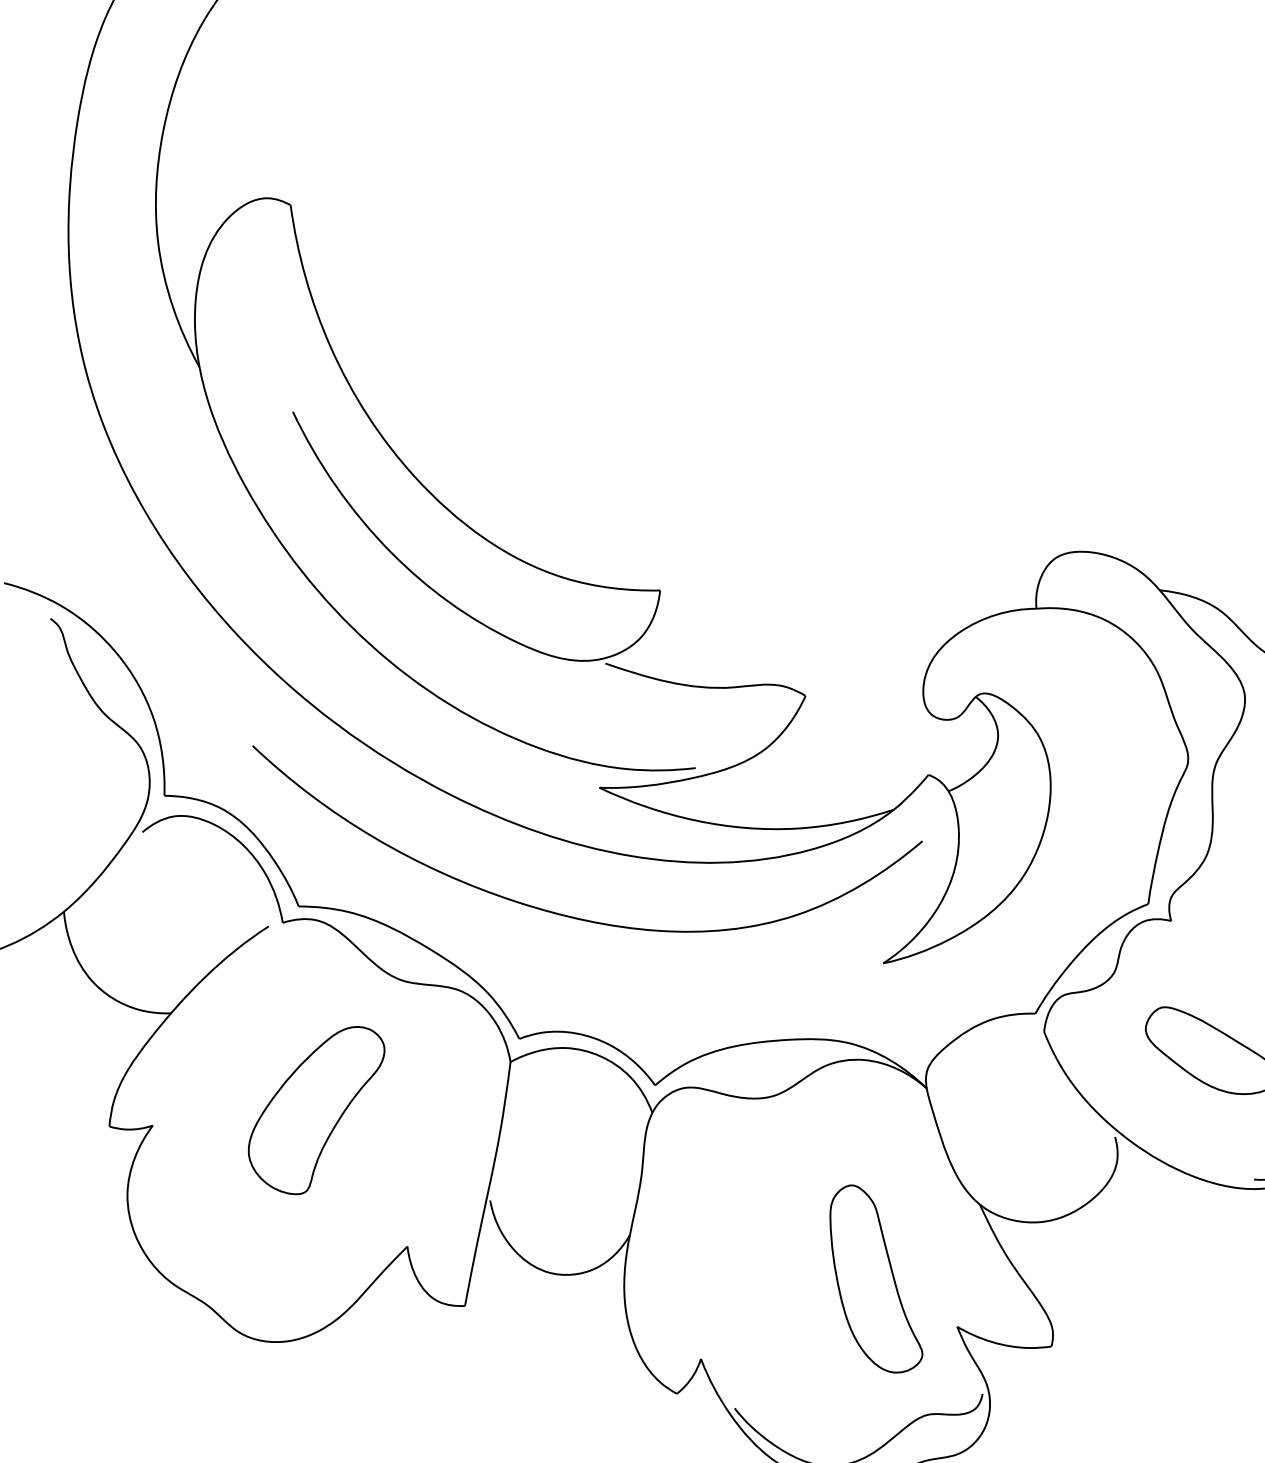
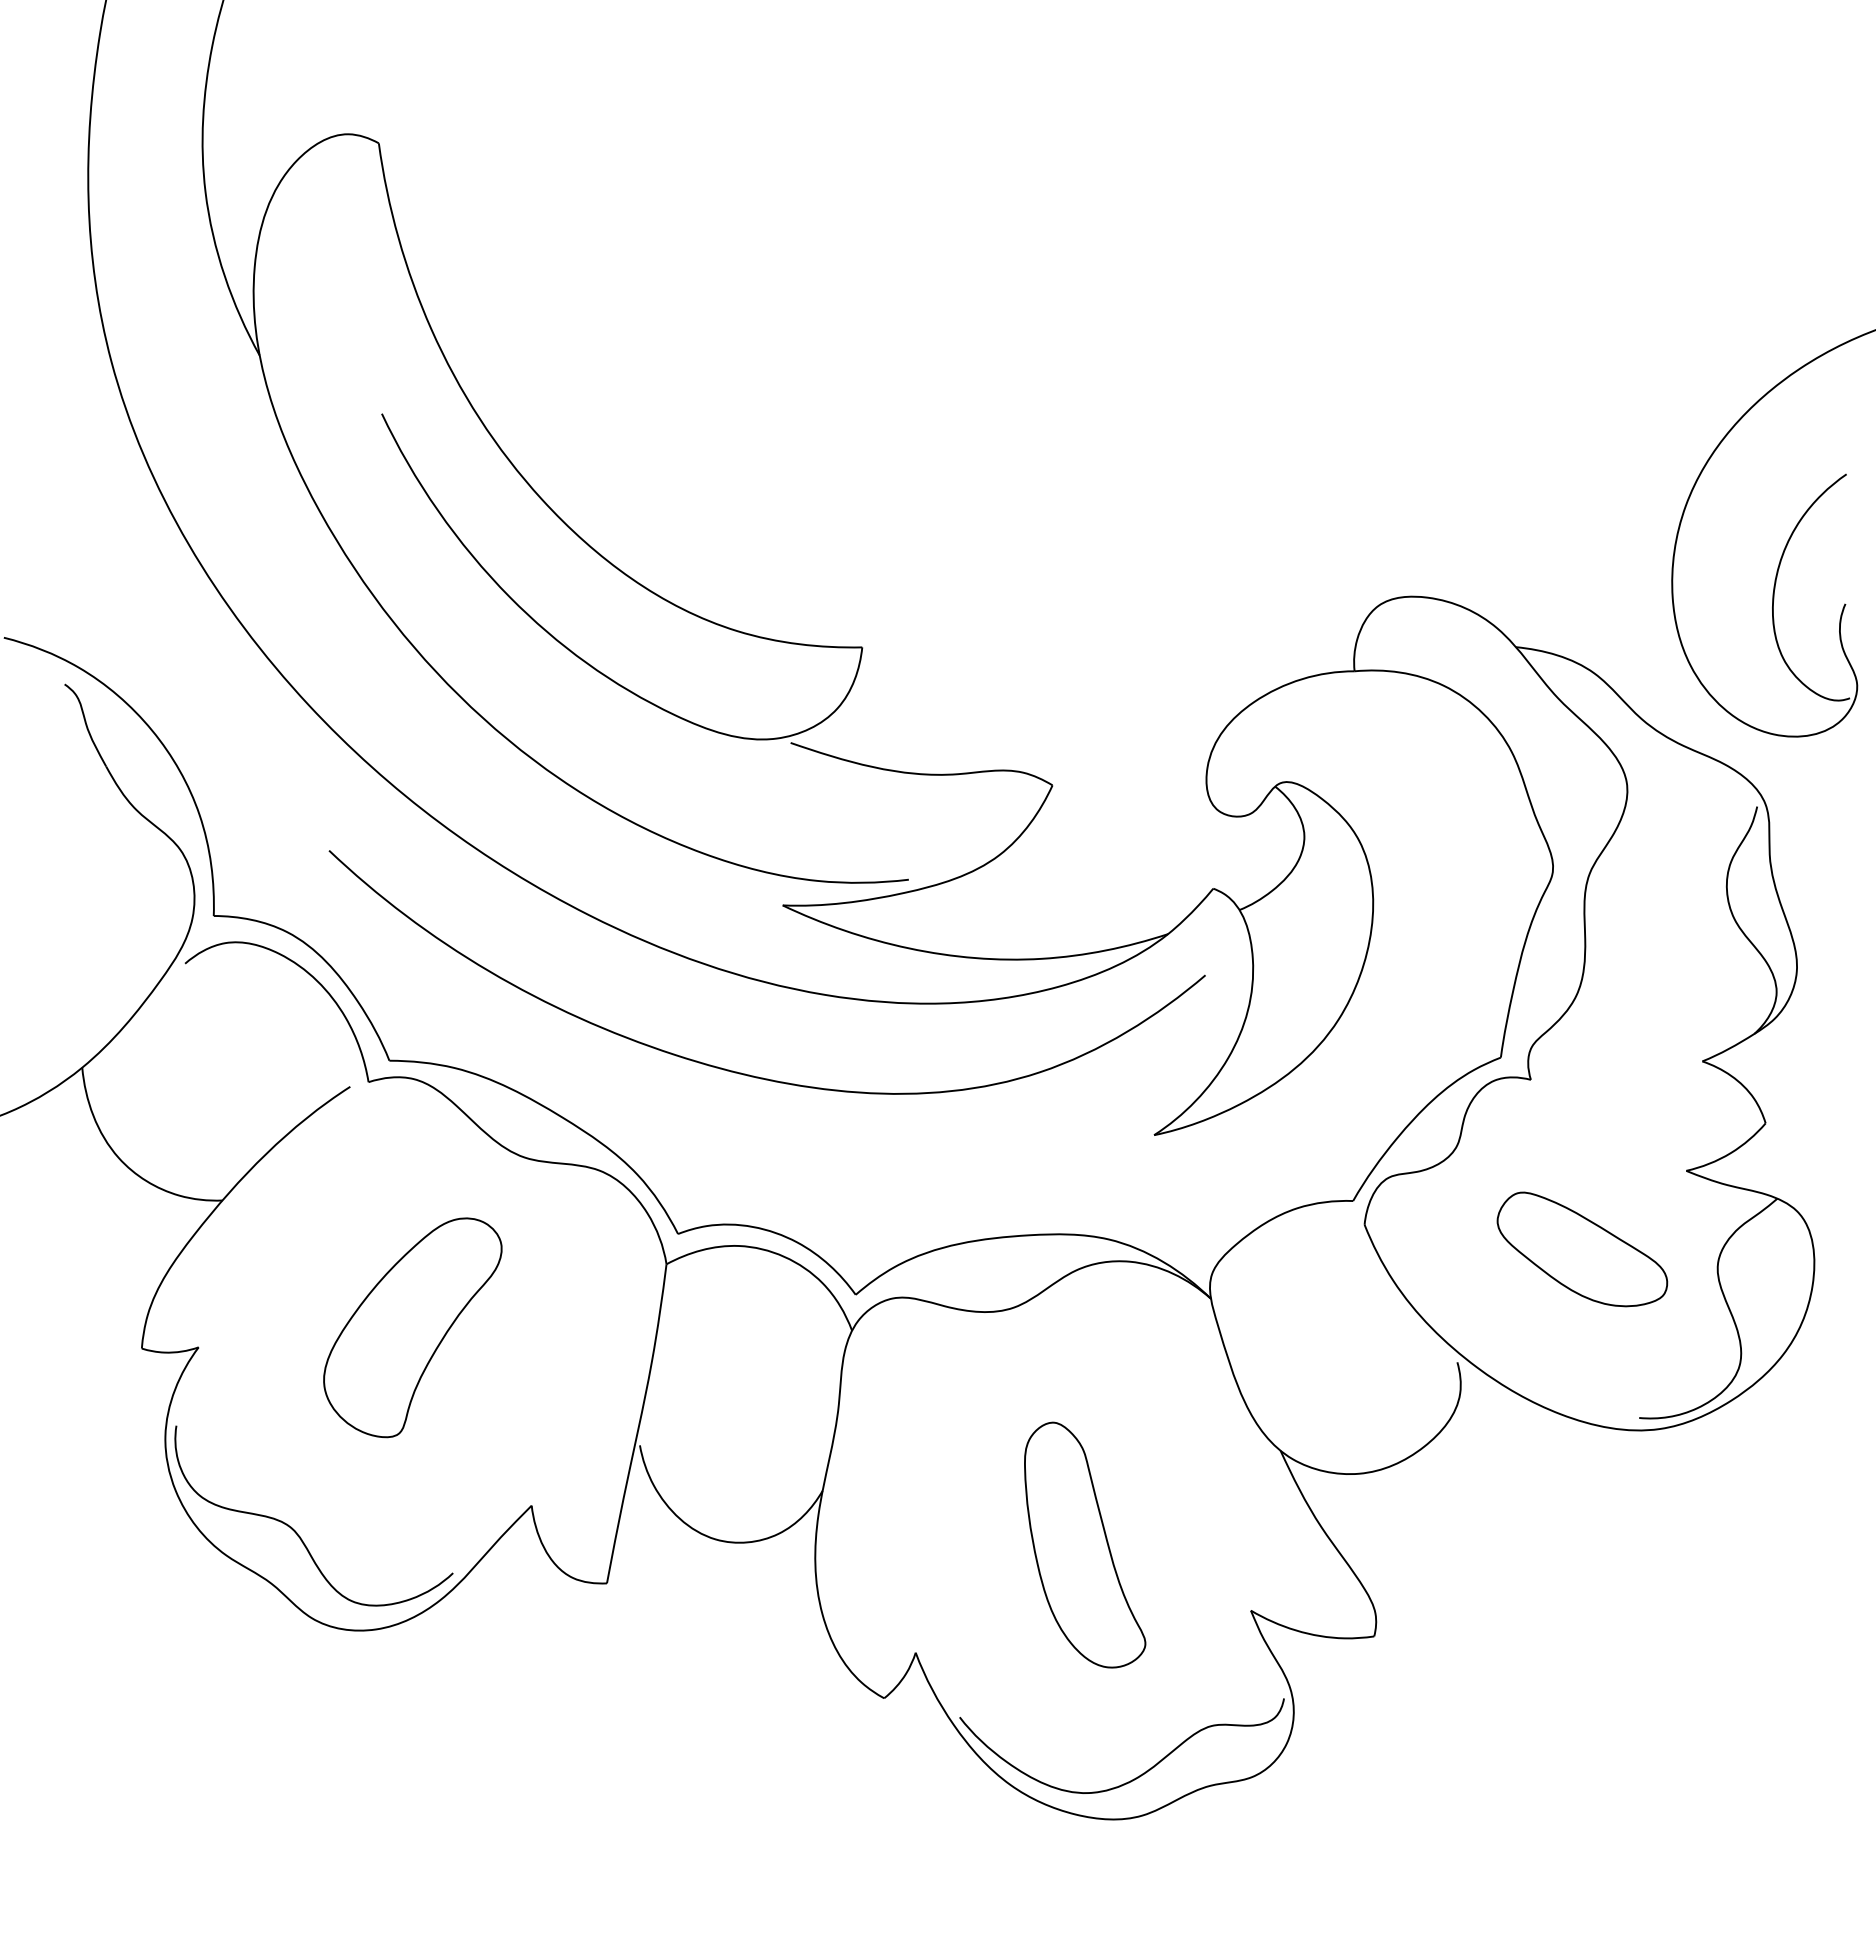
curve: (227, 1266) -> (296, 1531), added
part: (876, 1278) -> (1085, 1544), moved

